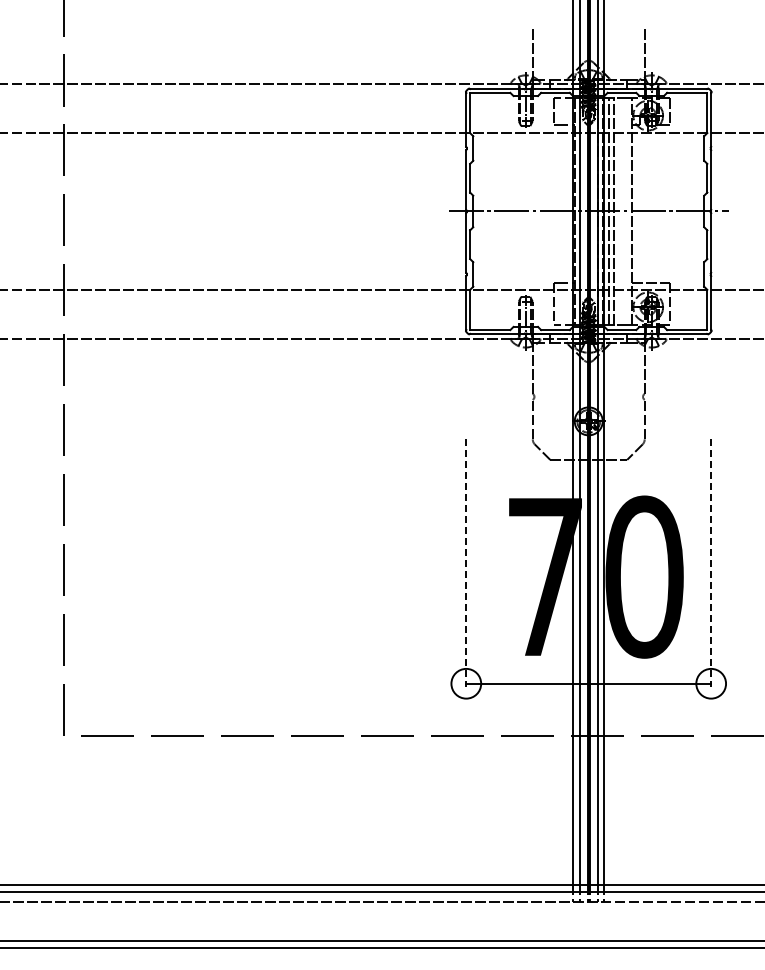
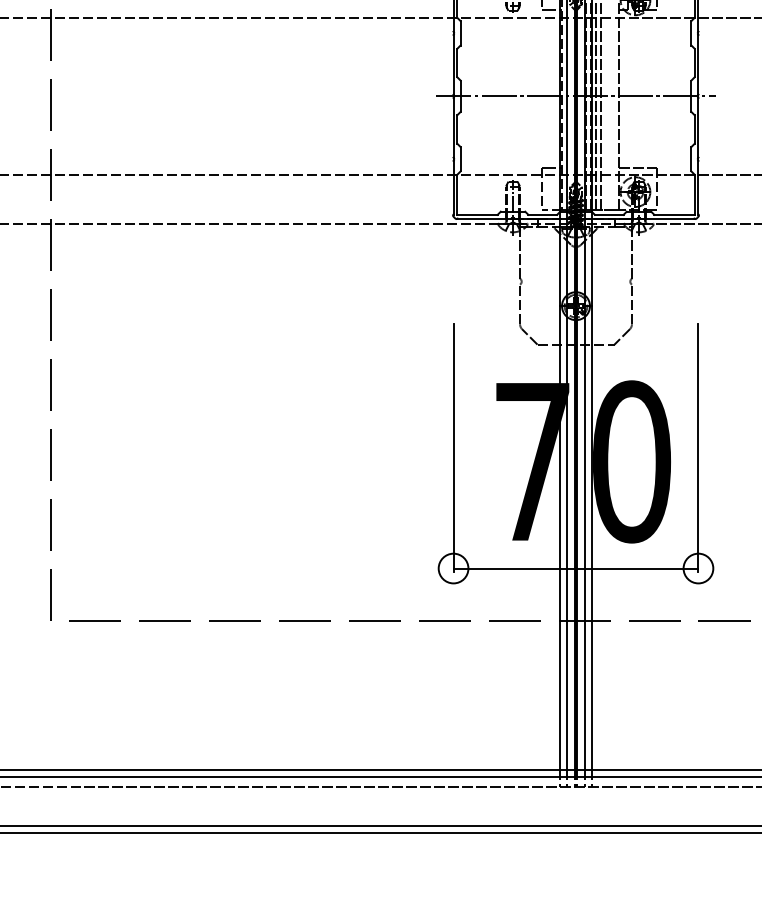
line: (466, 563) -> (453, 448), dashed -> solid
line: (711, 563) -> (698, 448), dashed -> solid

